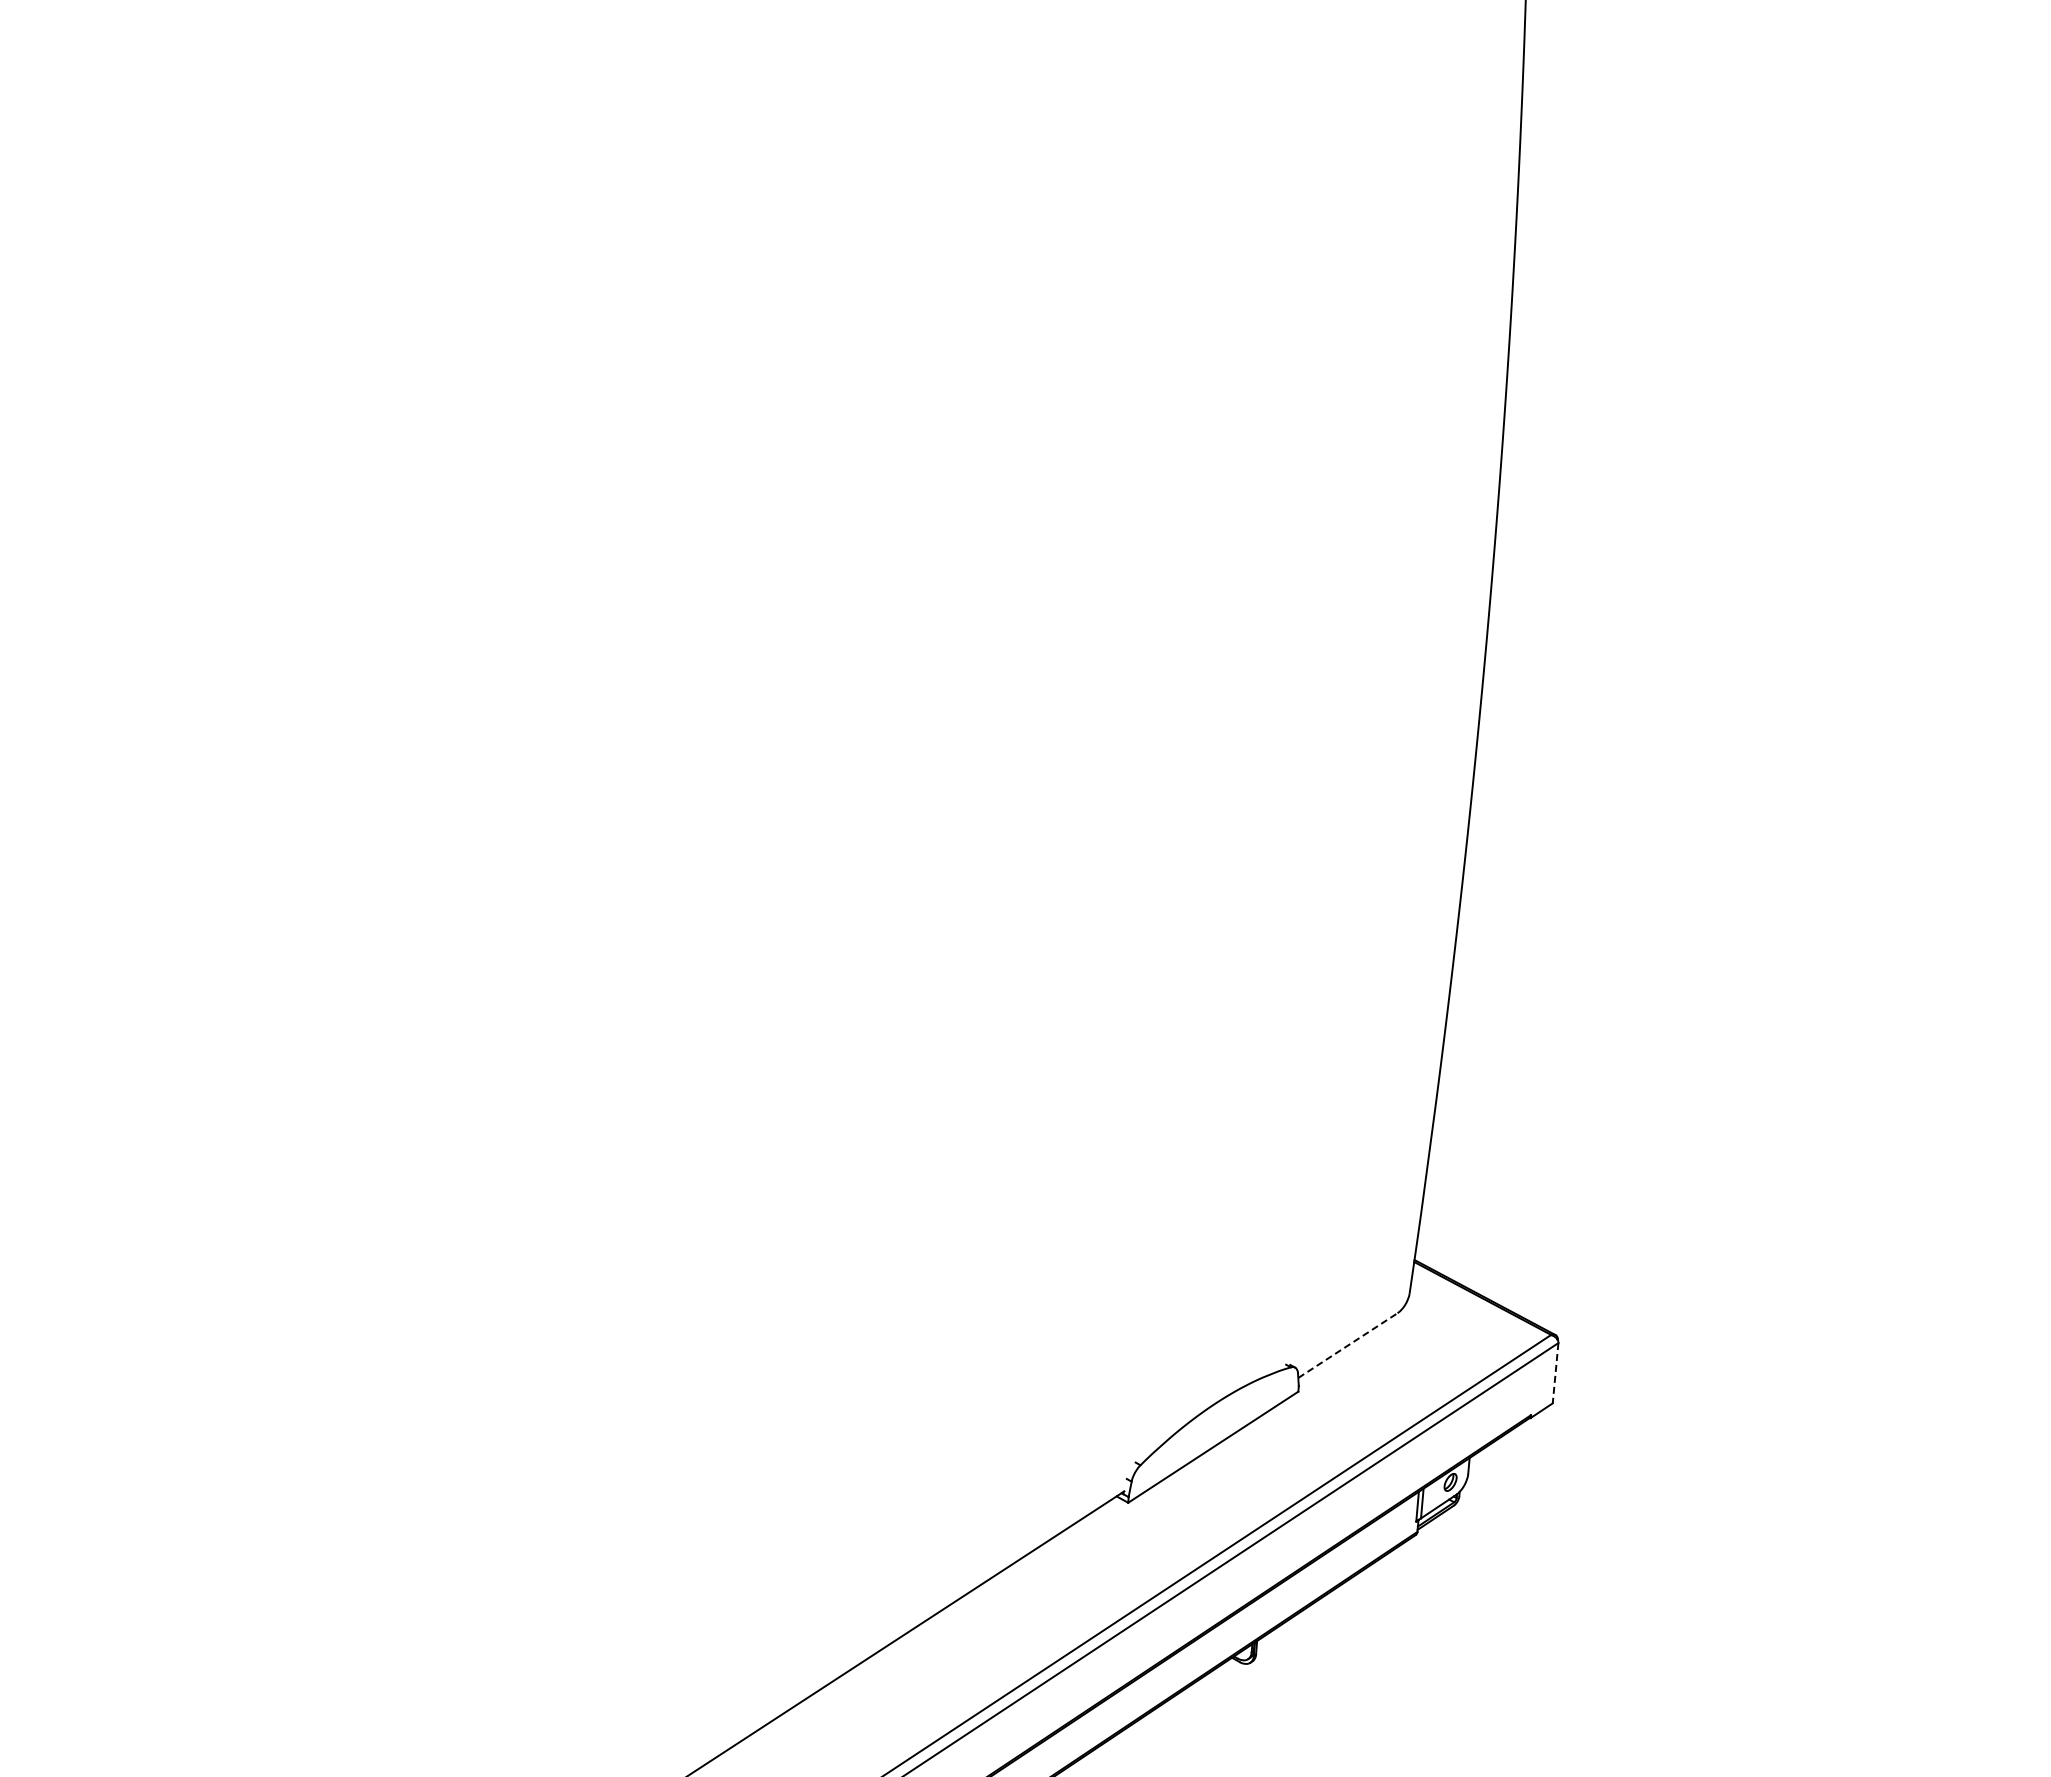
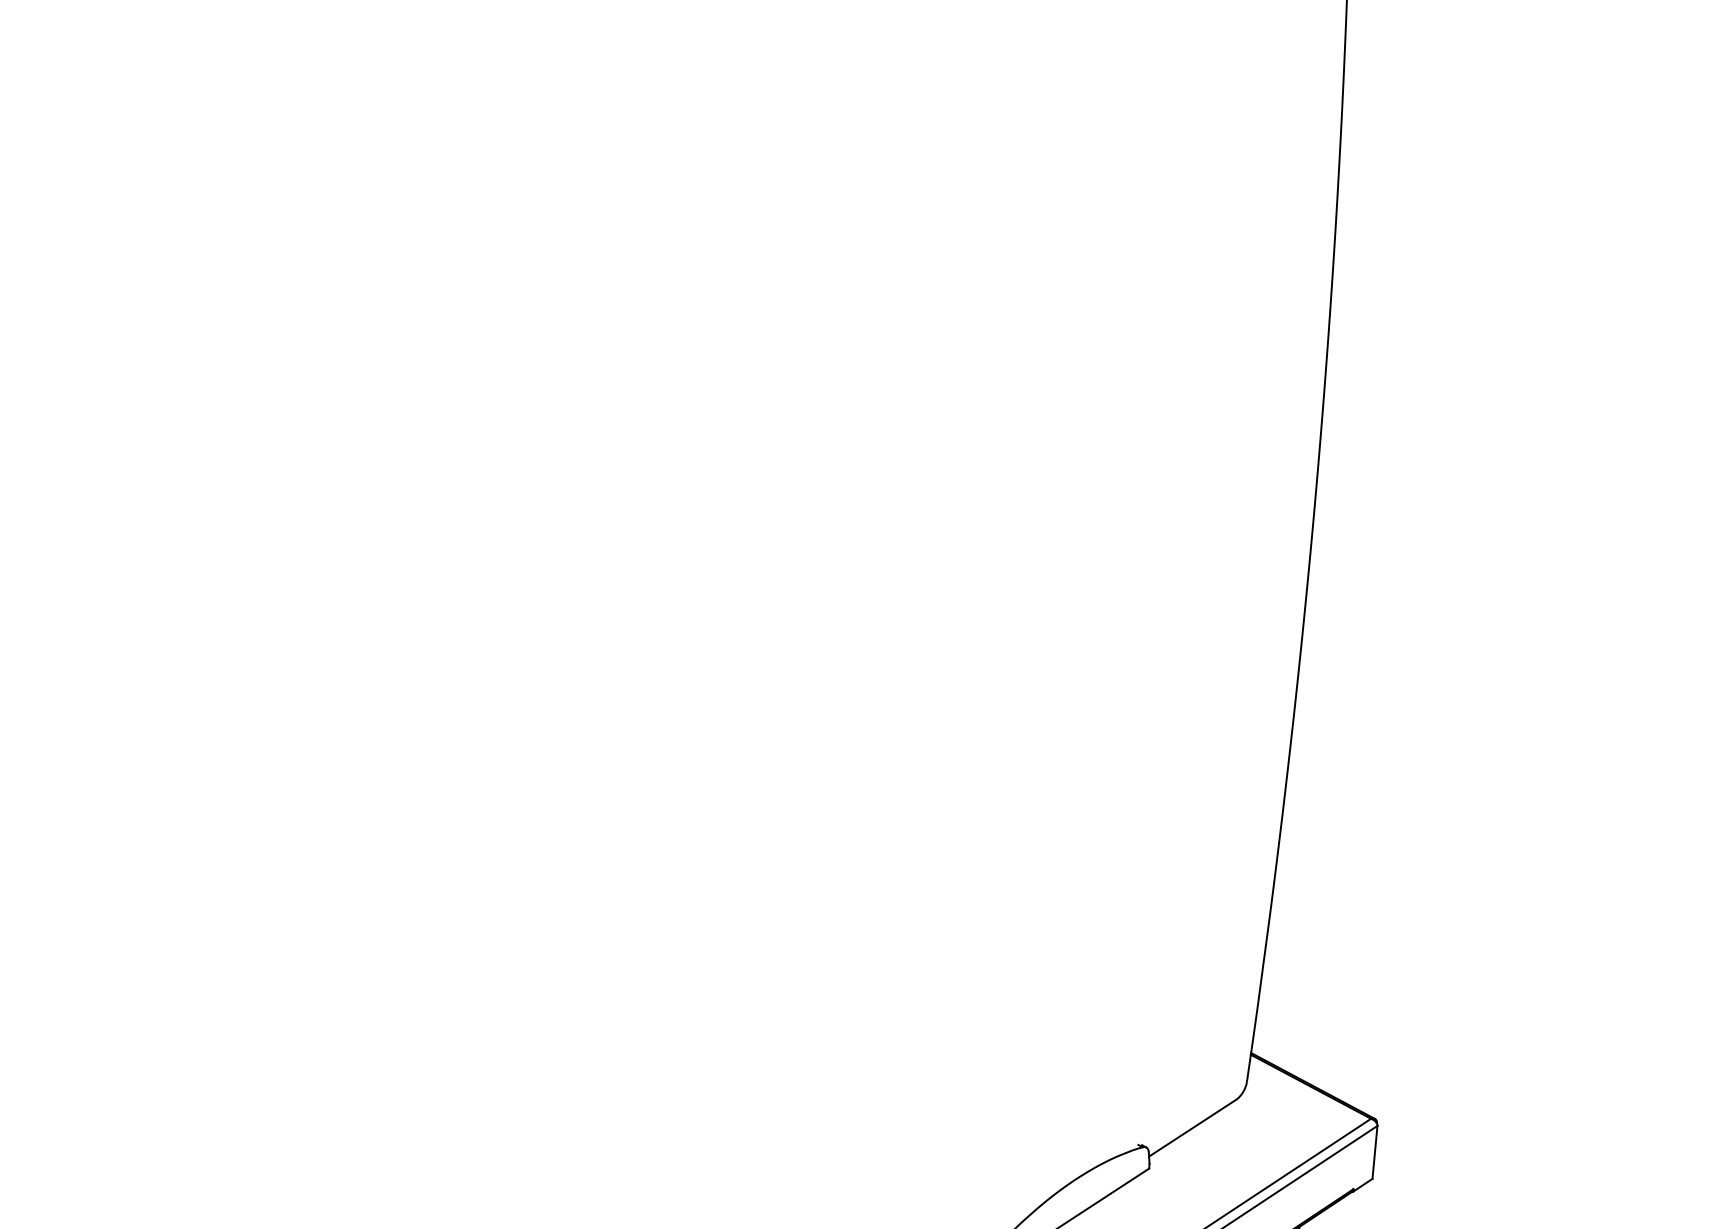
line: (1348, 1345) -> (1193, 1128), dashed -> solid
line: (1555, 1373) -> (1374, 1152), dashed -> solid

